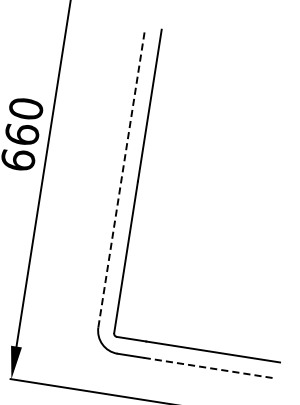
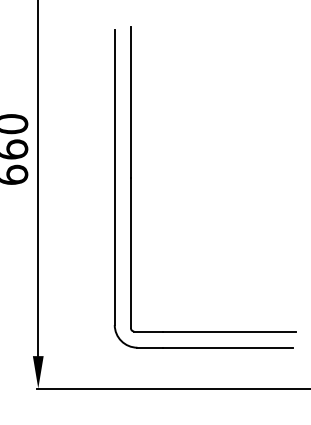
line: (121, 178) -> (114, 177), dashed -> solid
line: (209, 367) -> (228, 347), dashed -> solid

